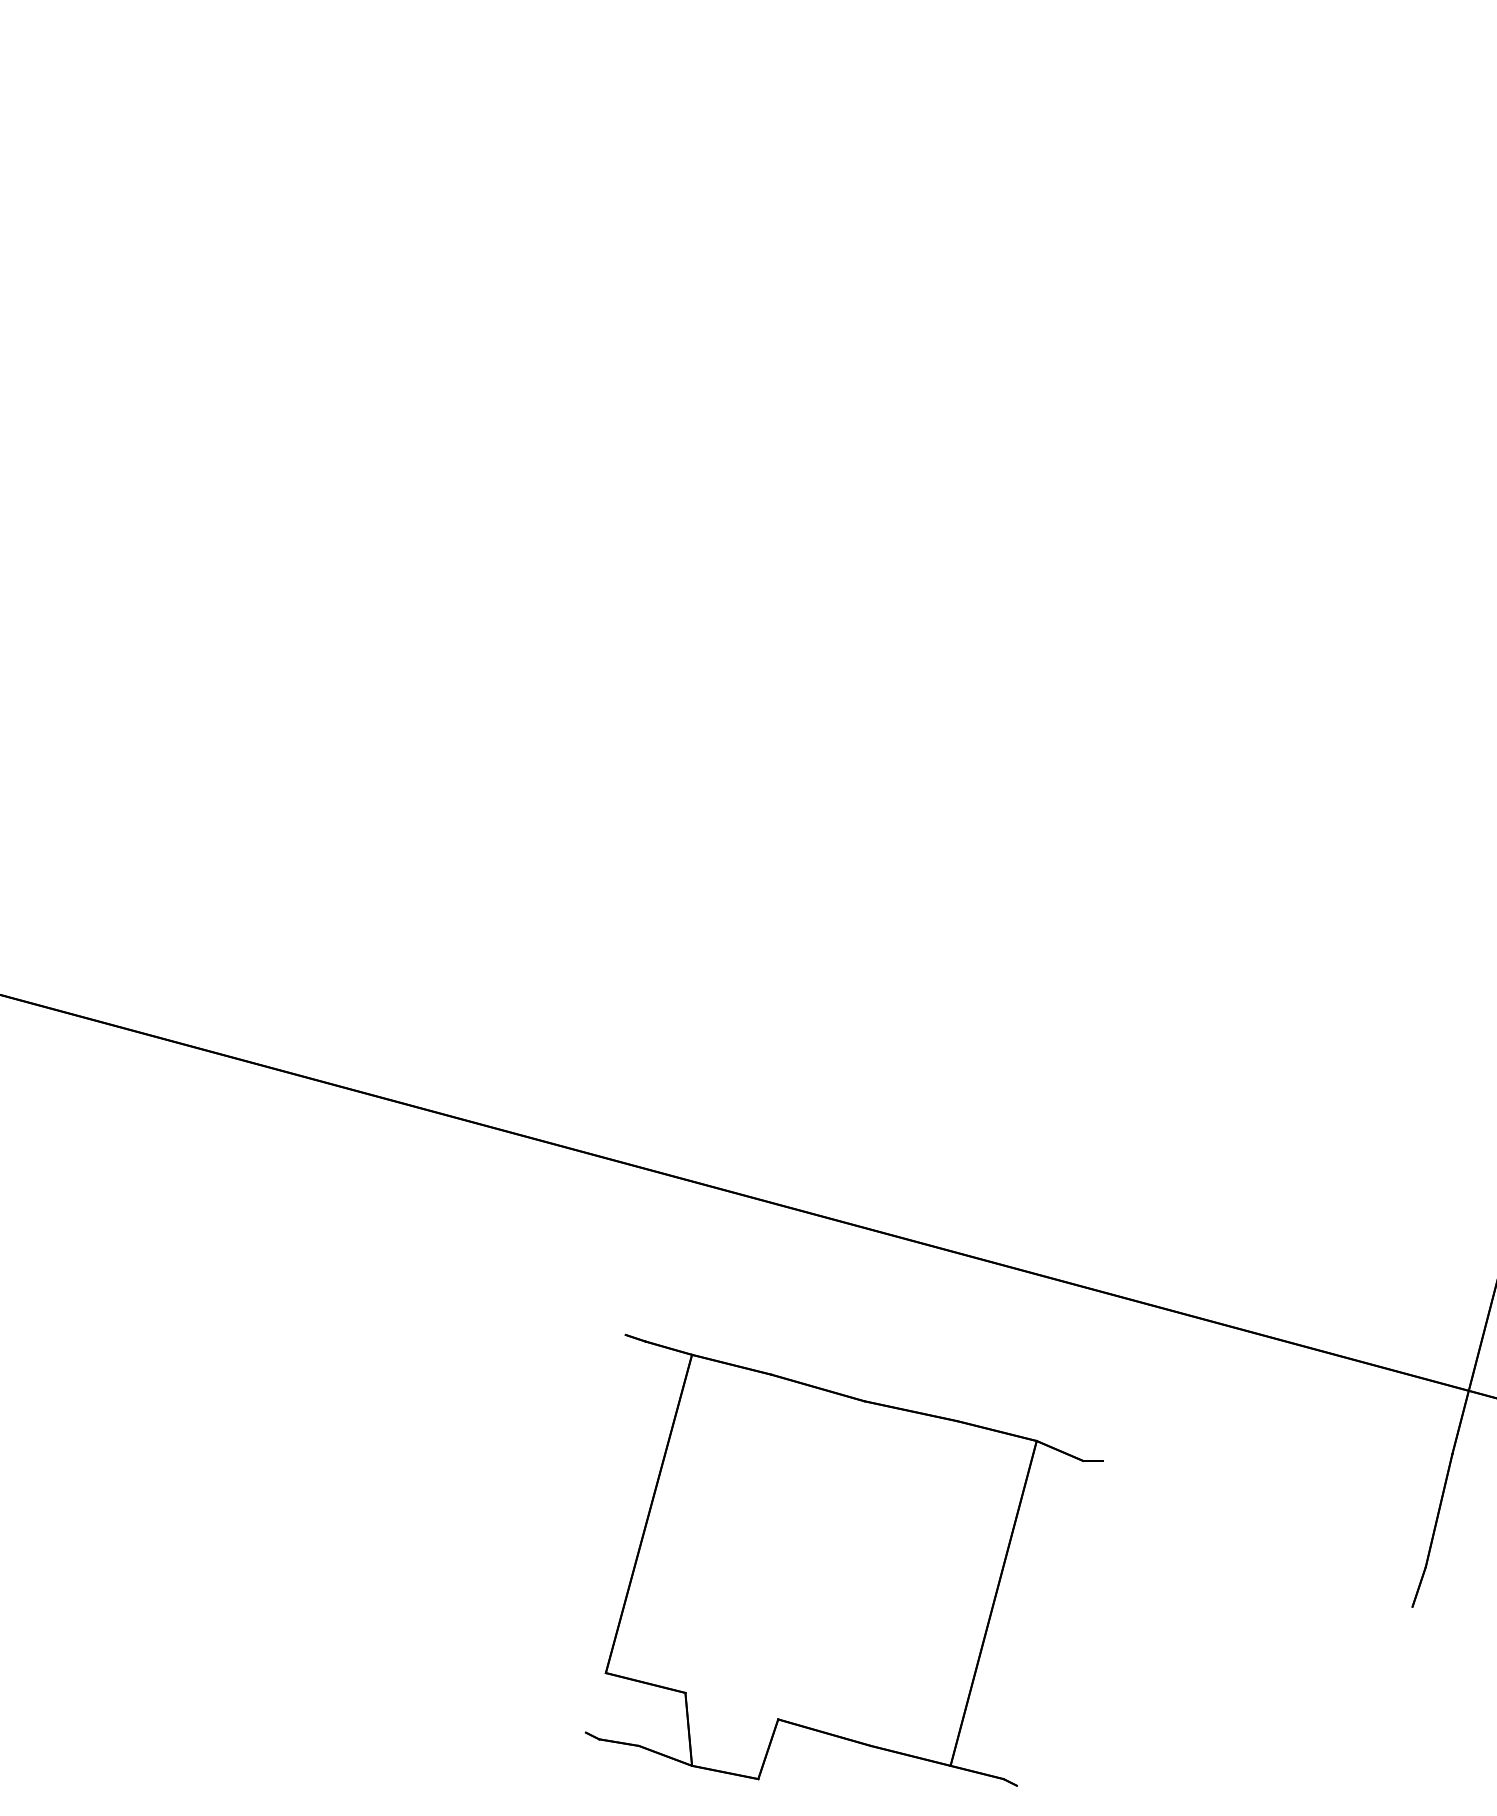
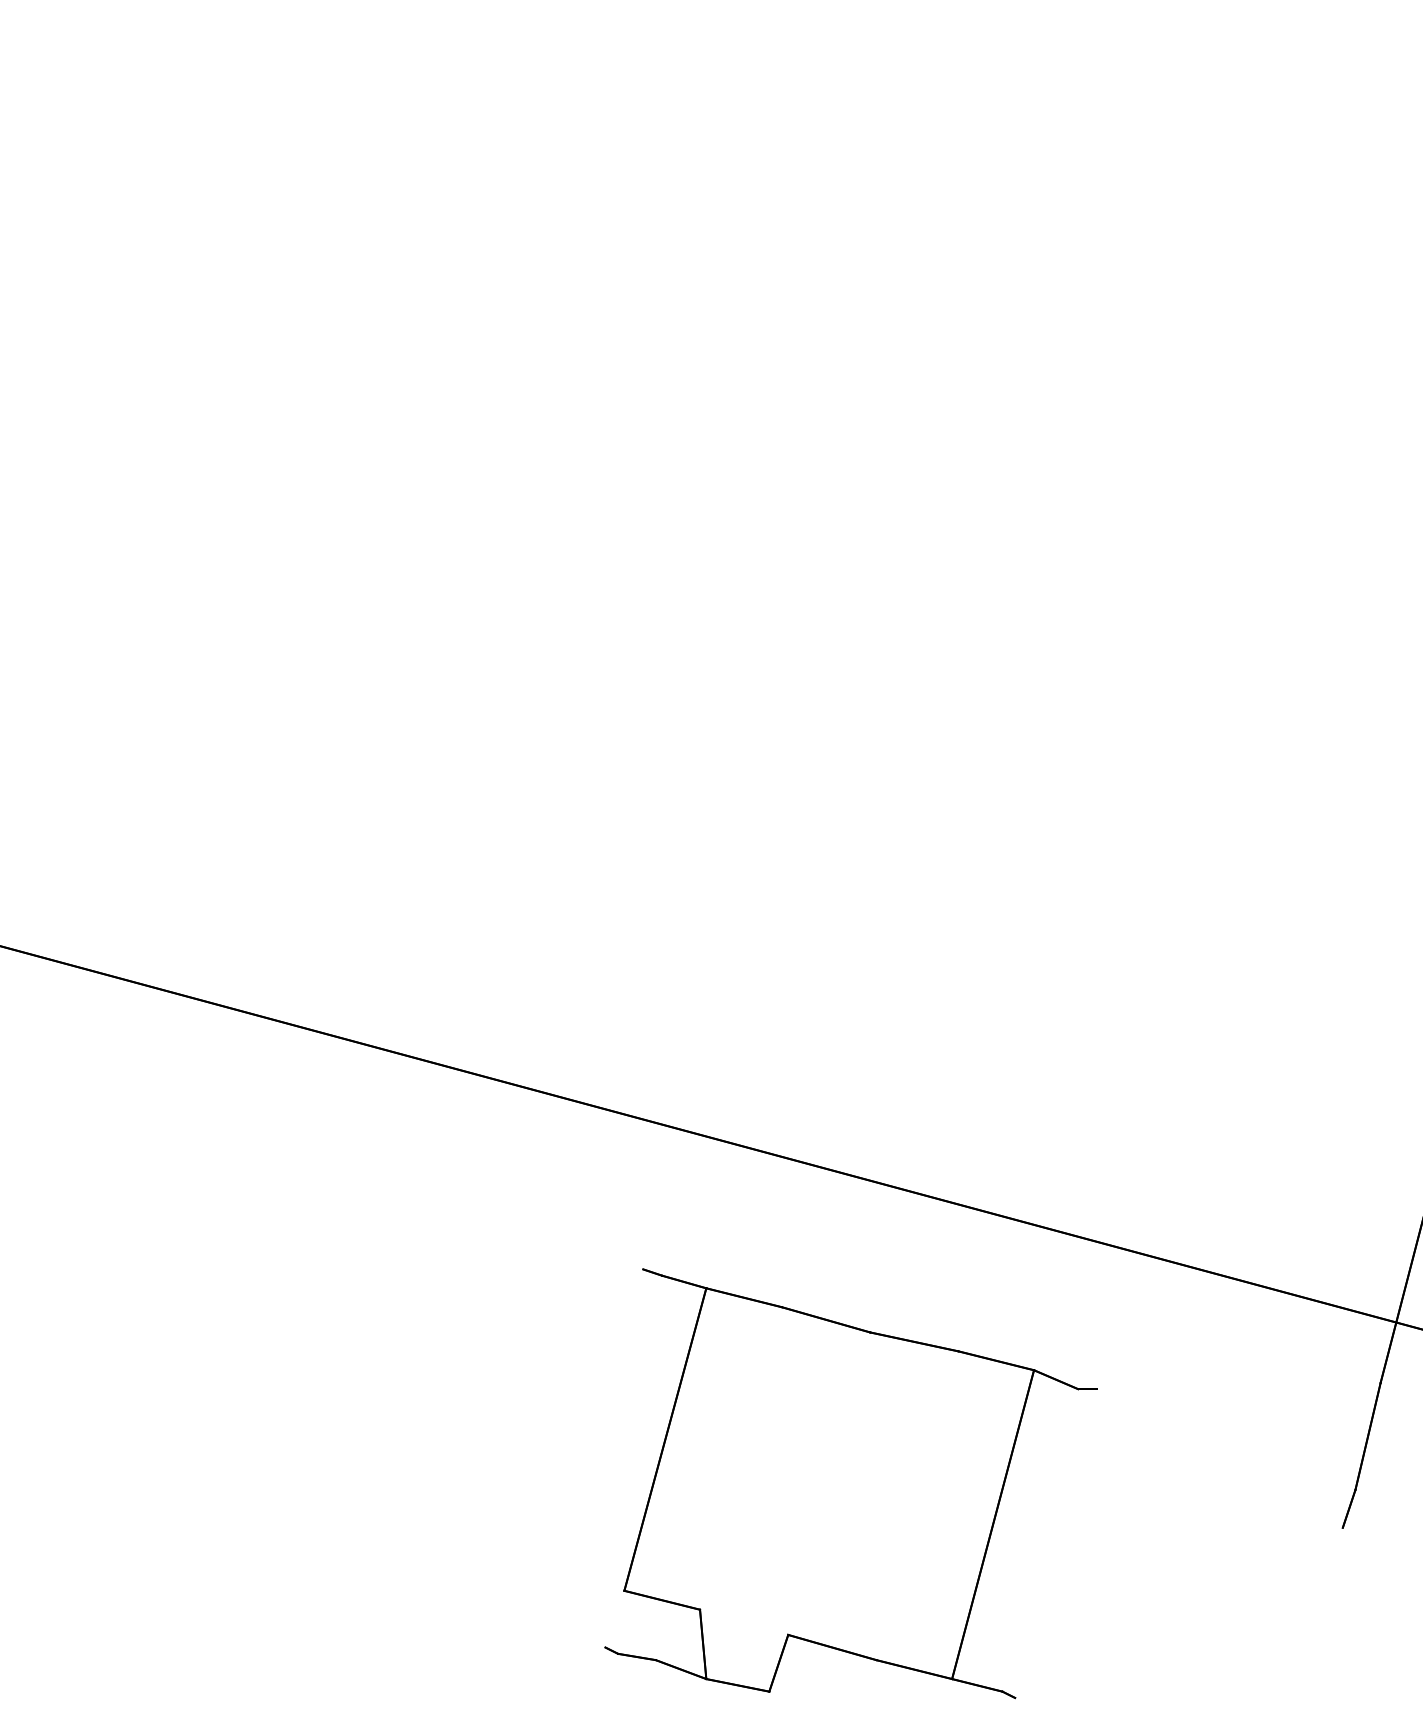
part: (844, 1559) -> (851, 1482), moved

